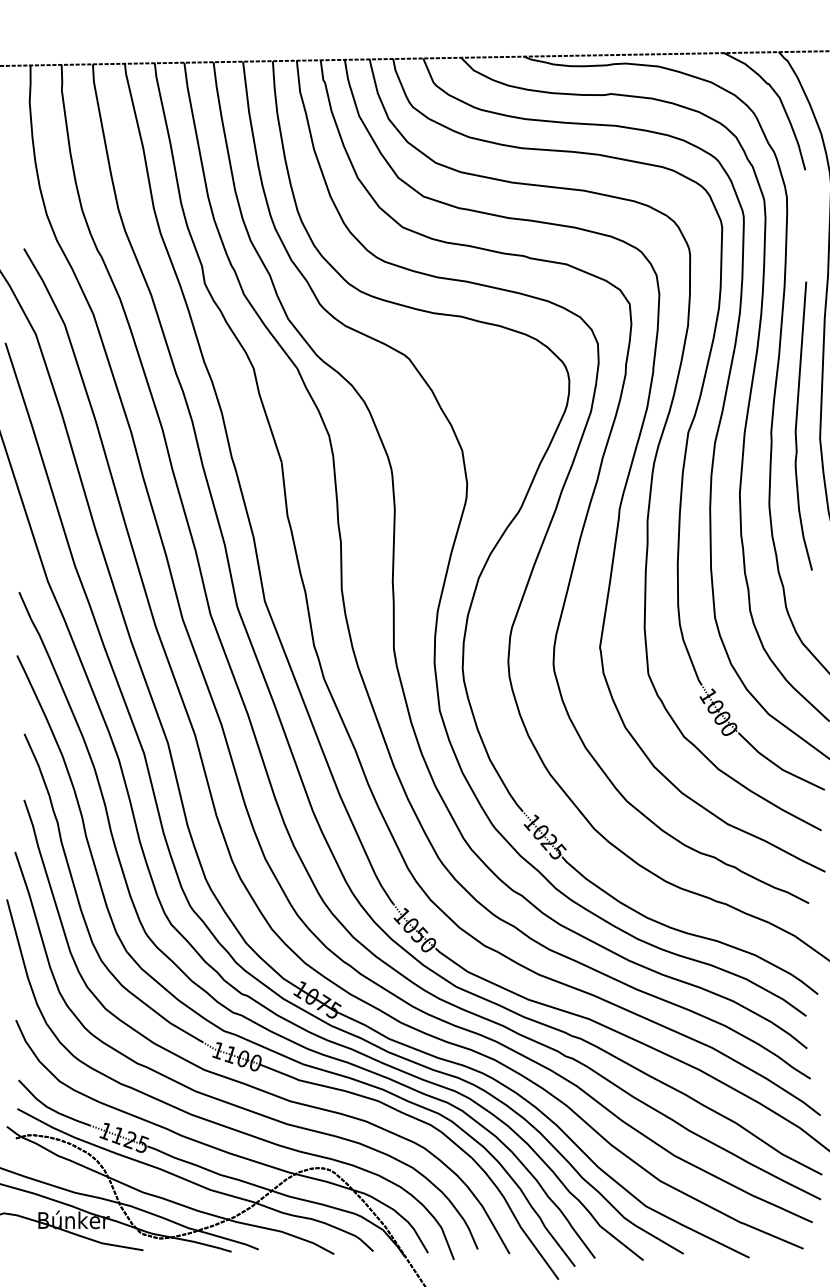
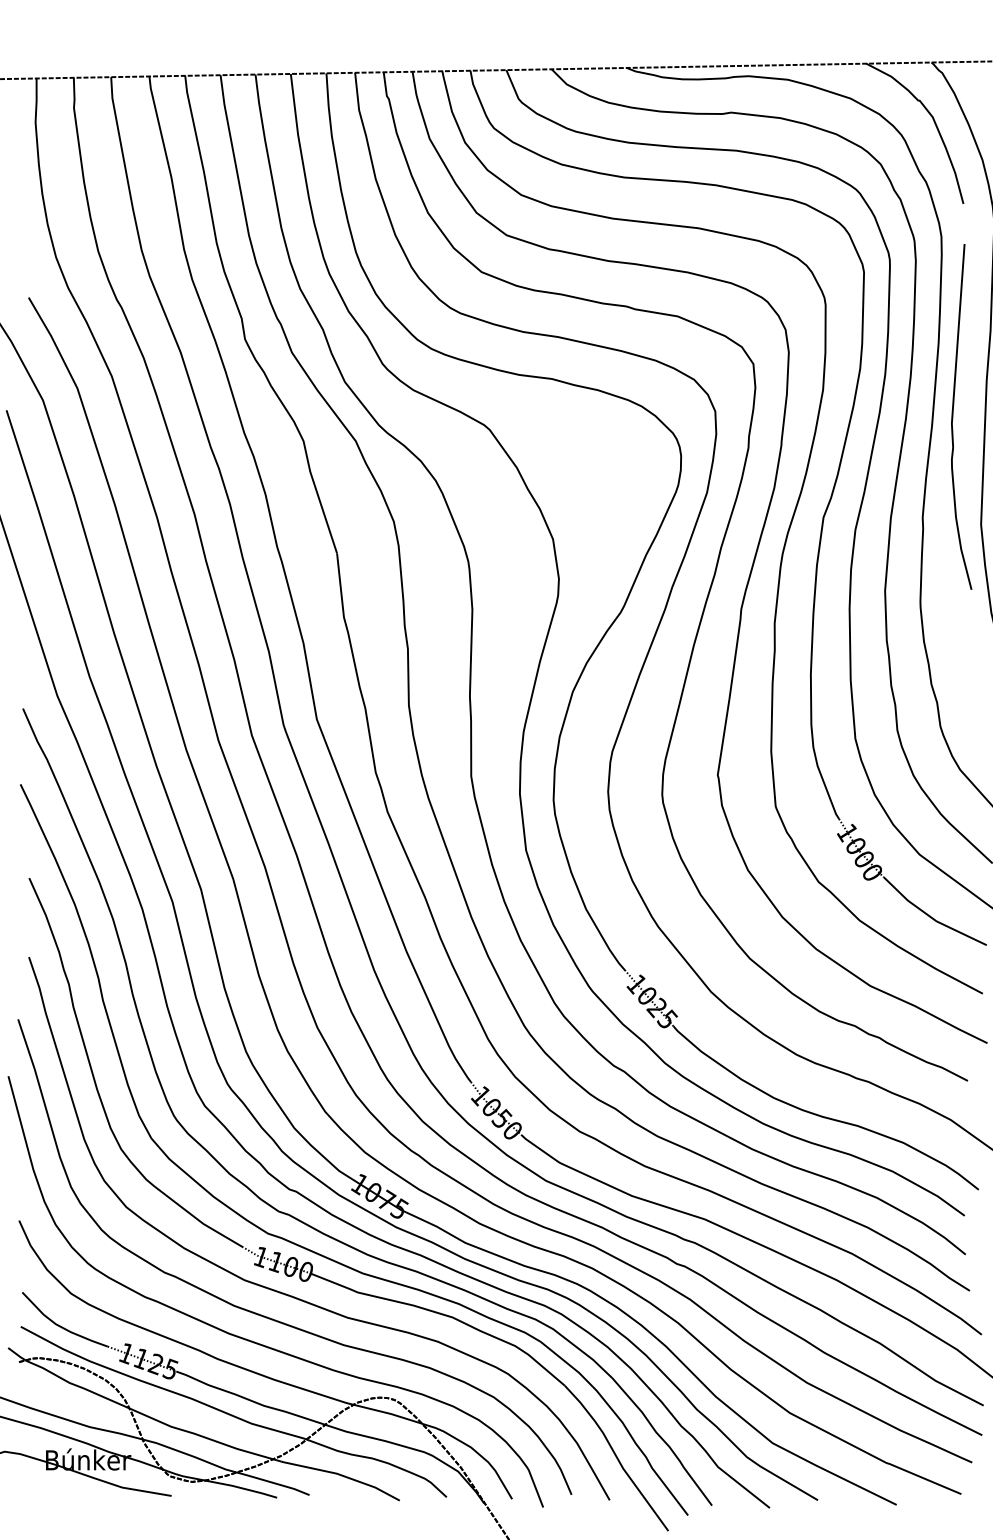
curve: (797, 425) -> (953, 416), moved

